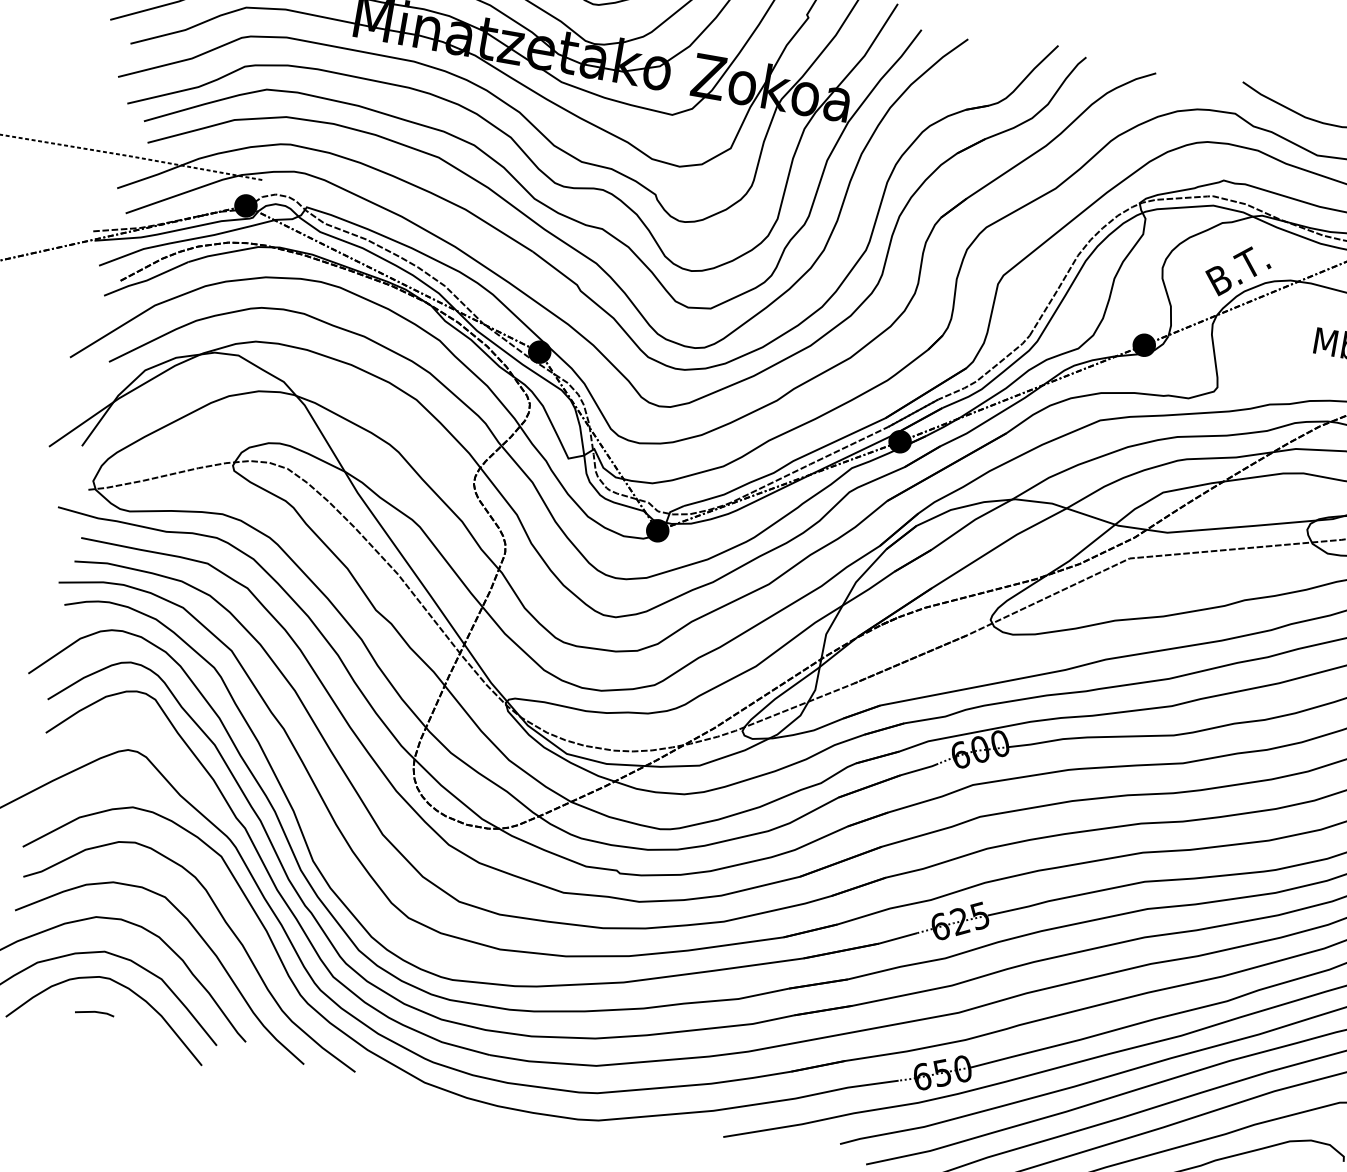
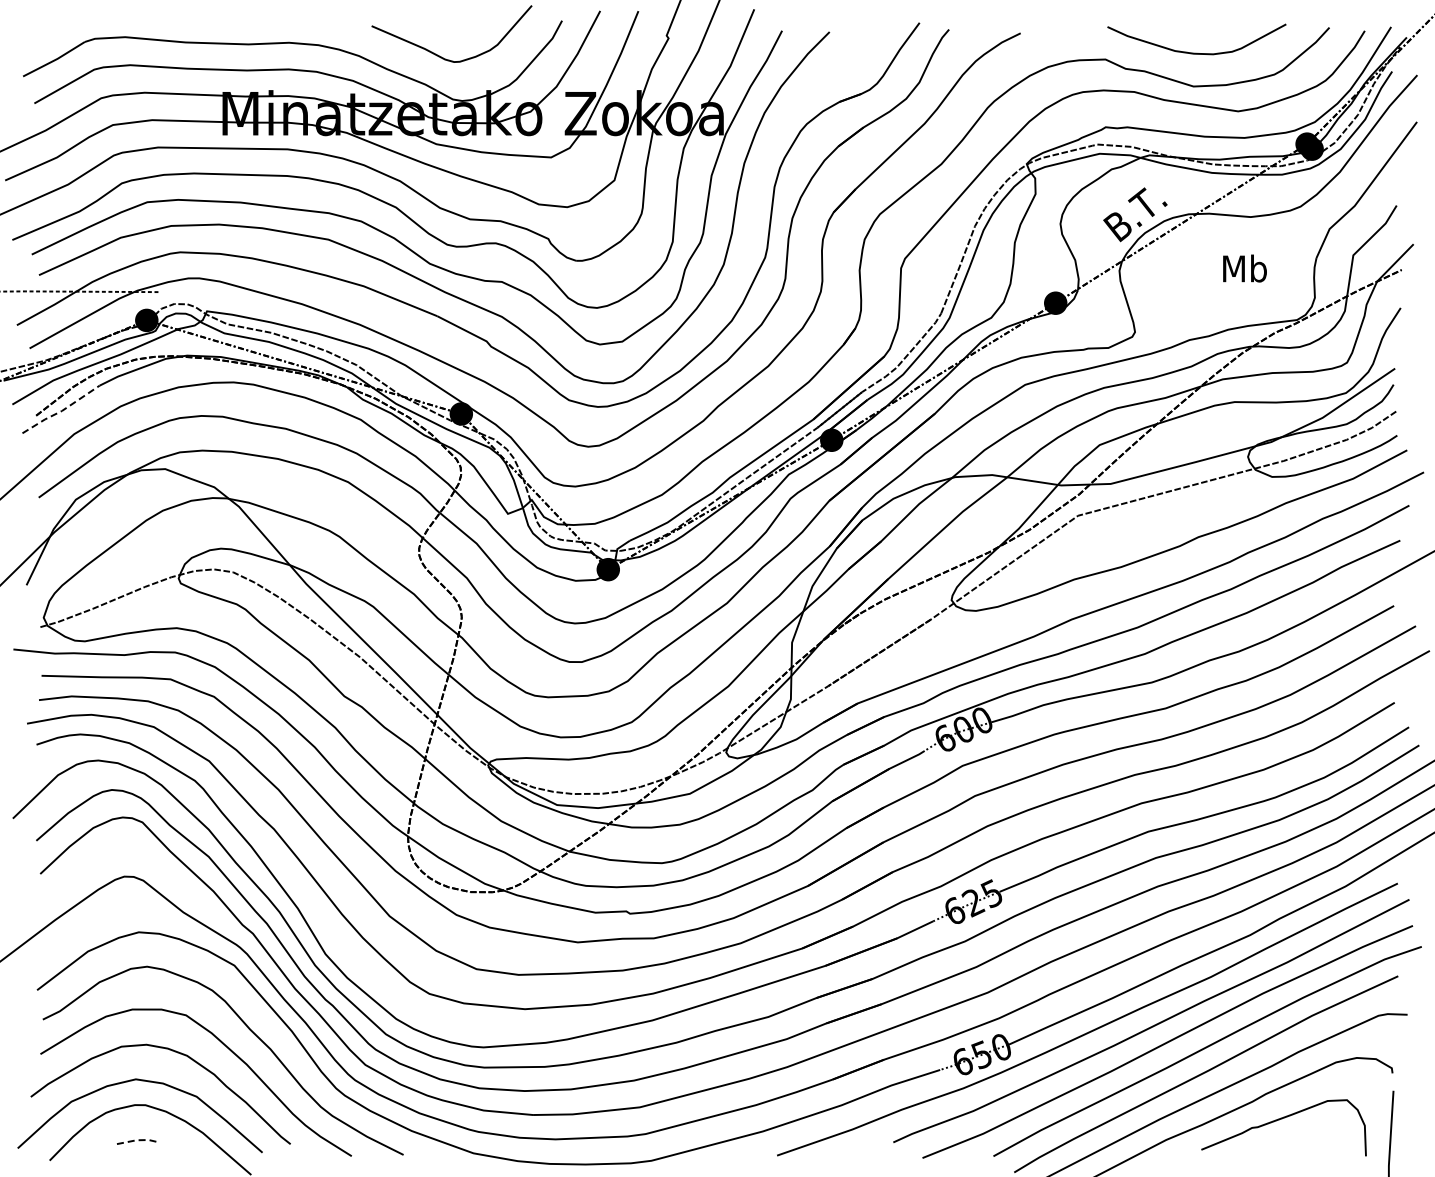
line: (146, 280) -> (61, 411), solid -> dashed
line: (95, 1012) -> (137, 1140), solid -> dashed

